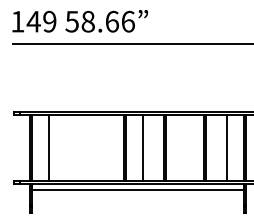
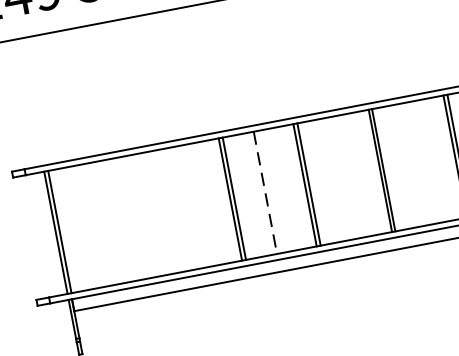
line: (49, 147) -> (91, 224), removed
line: (227, 147) -> (423, 161), removed
line: (142, 148) -> (265, 193), solid -> dashed

